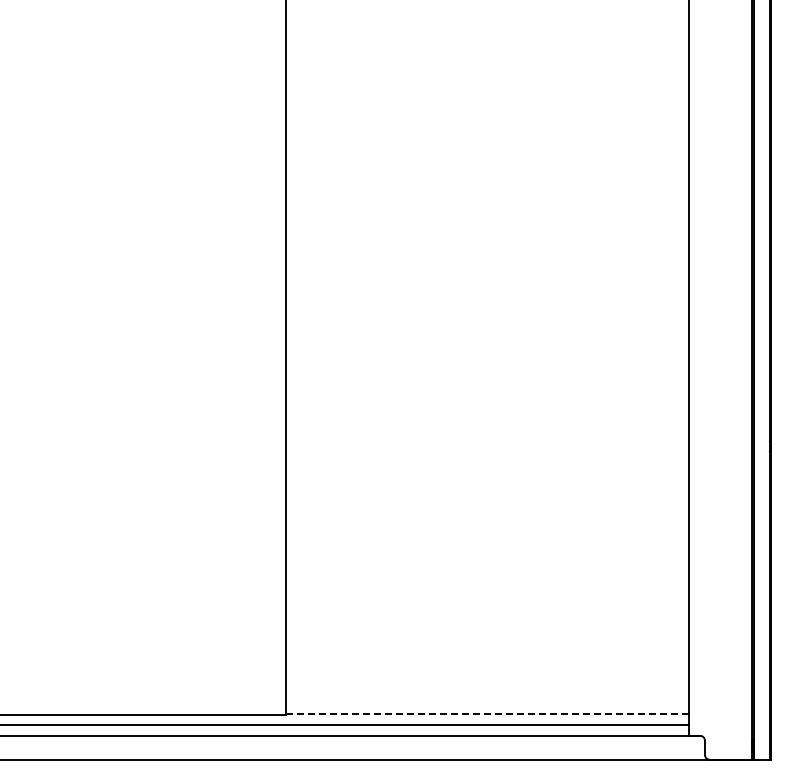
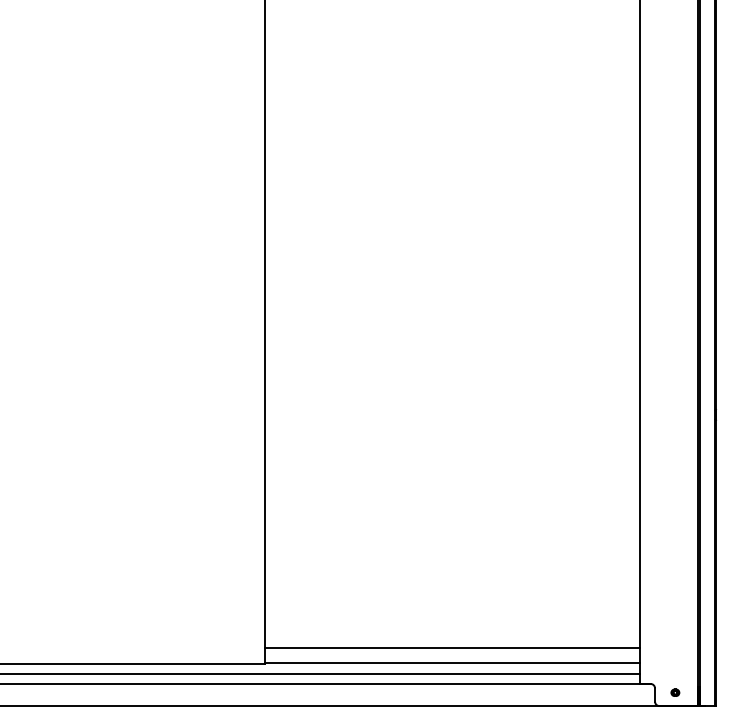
line: (486, 697) -> (452, 648), added
line: (487, 713) -> (452, 663), dashed -> solid
part: (726, 745) -> (675, 692), added

